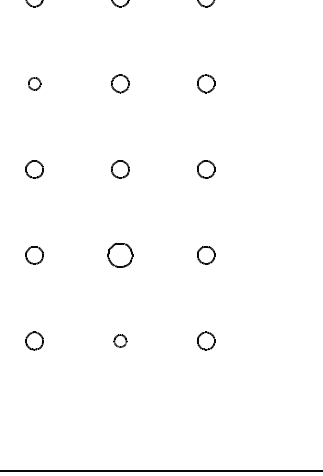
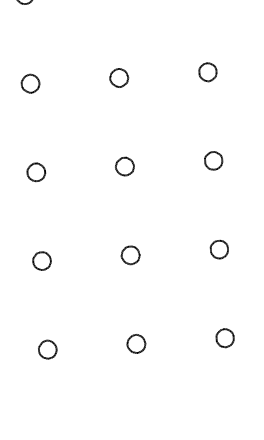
part: (34, 83) -> (30, 83), size x1.43
part: (120, 255) -> (130, 255), size x0.71
part: (120, 340) -> (136, 343), size x1.43

